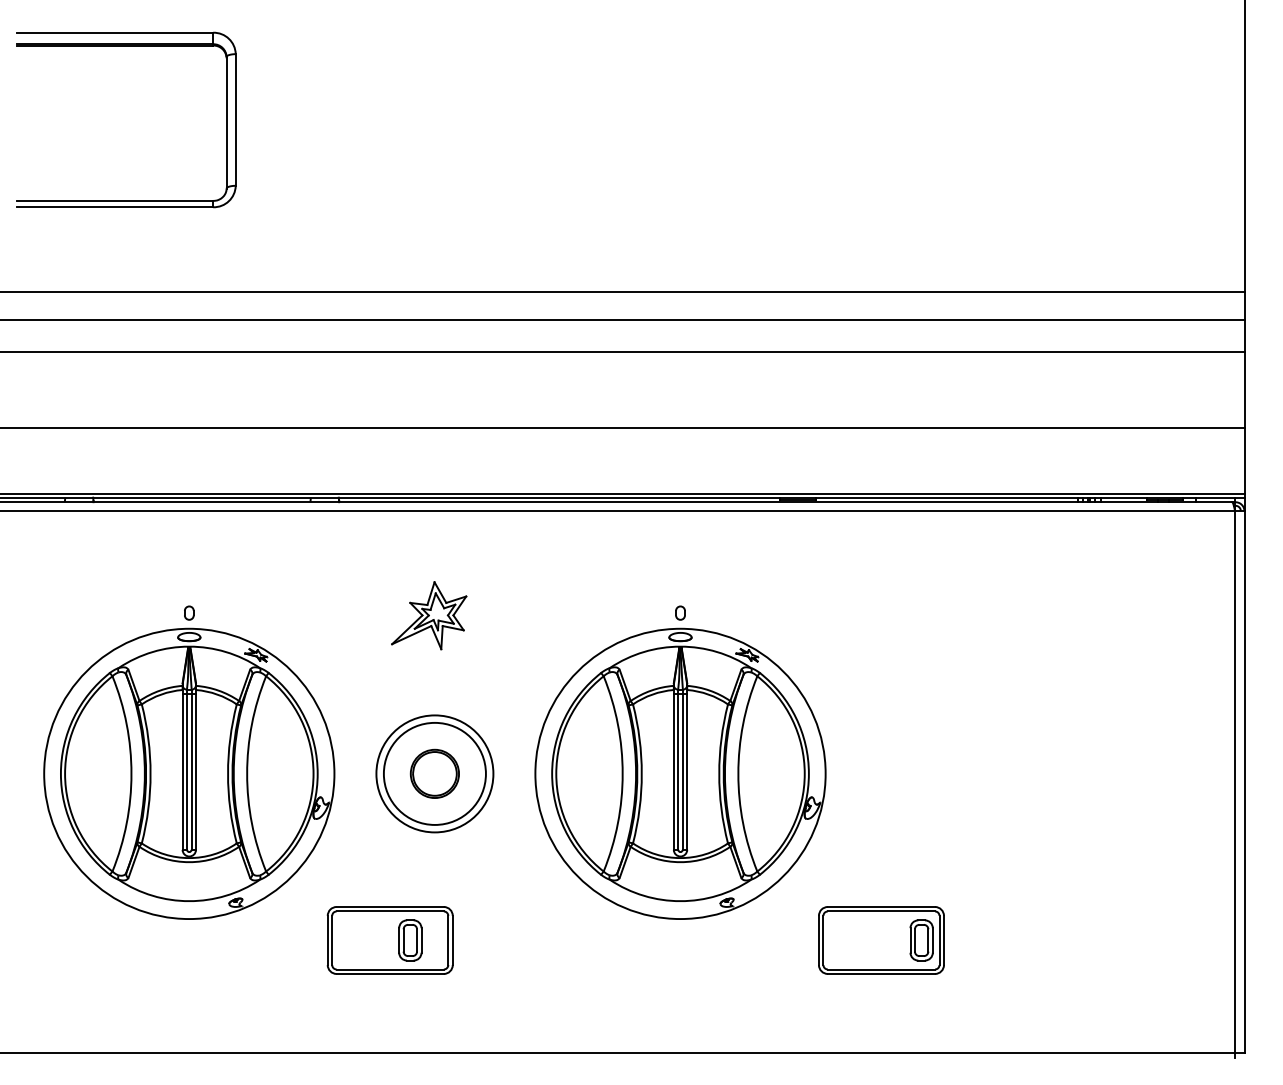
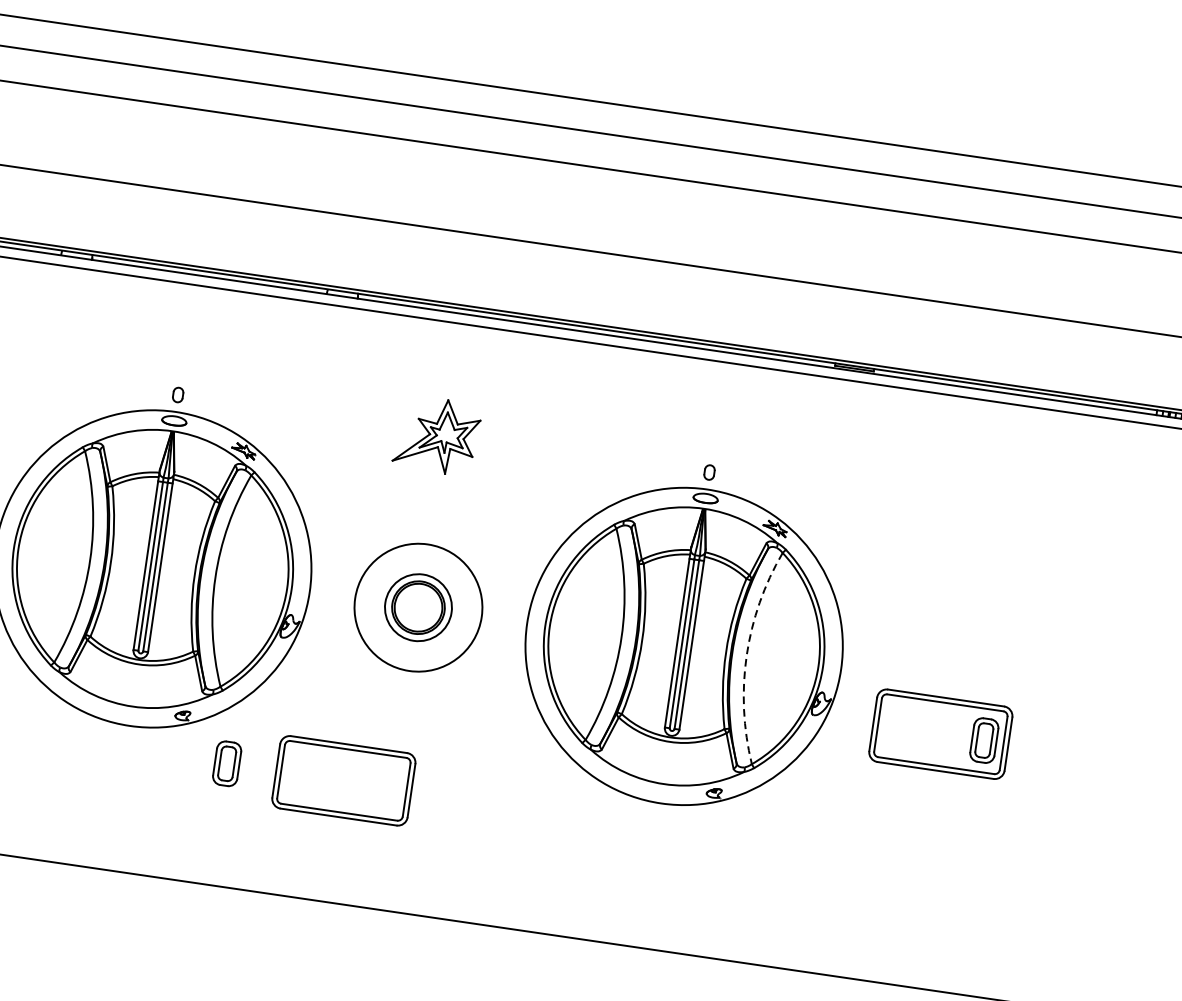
circle: (434, 773) -> (418, 607), size x0.6
arc: (738, 773) -> (746, 655), solid -> dashed
part: (410, 940) -> (227, 763), moved
part: (881, 940) -> (940, 734), moved

